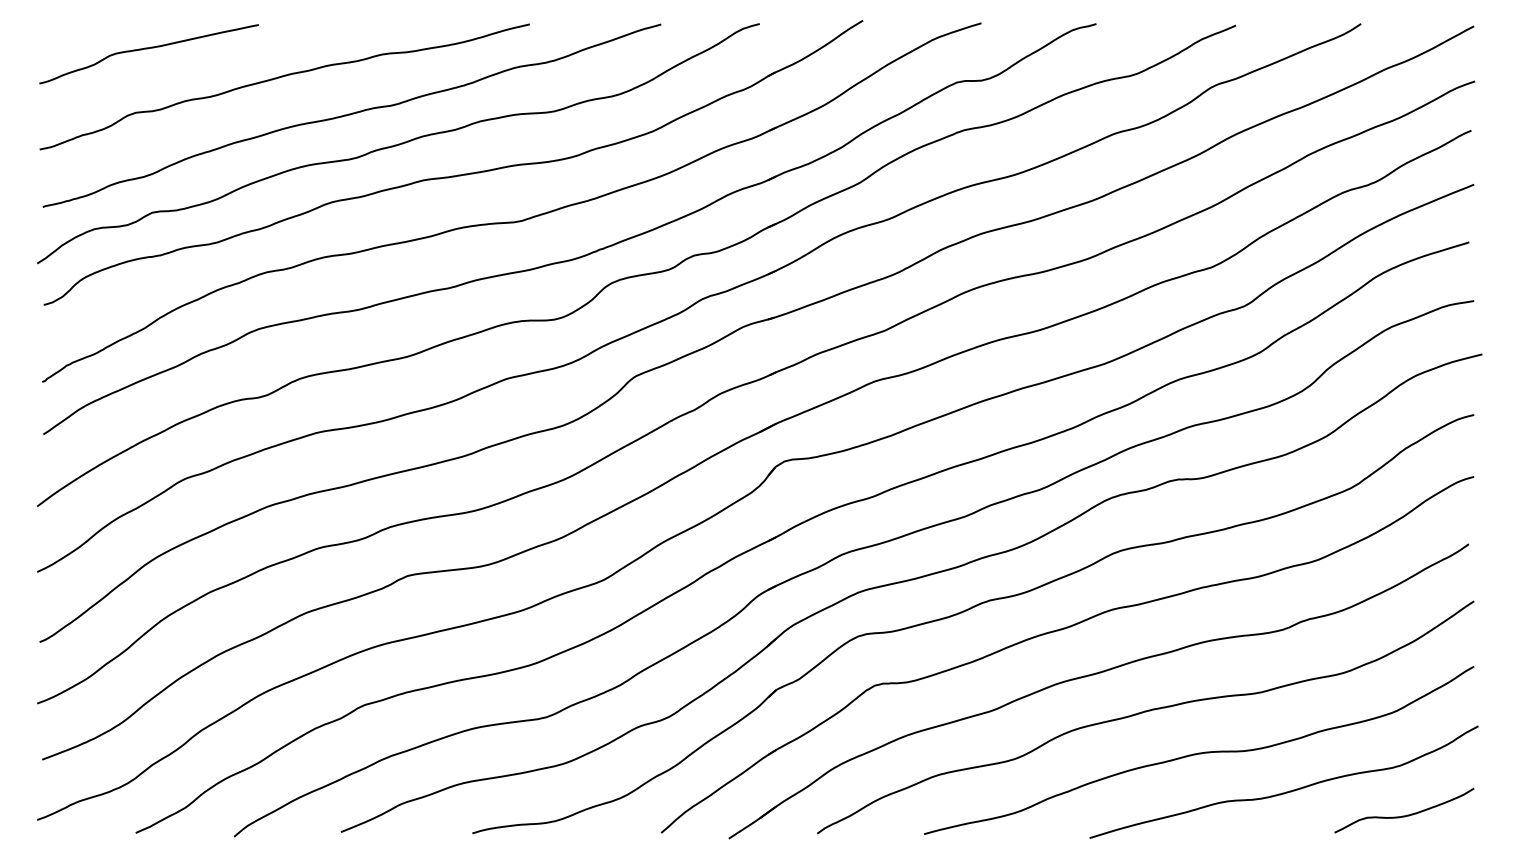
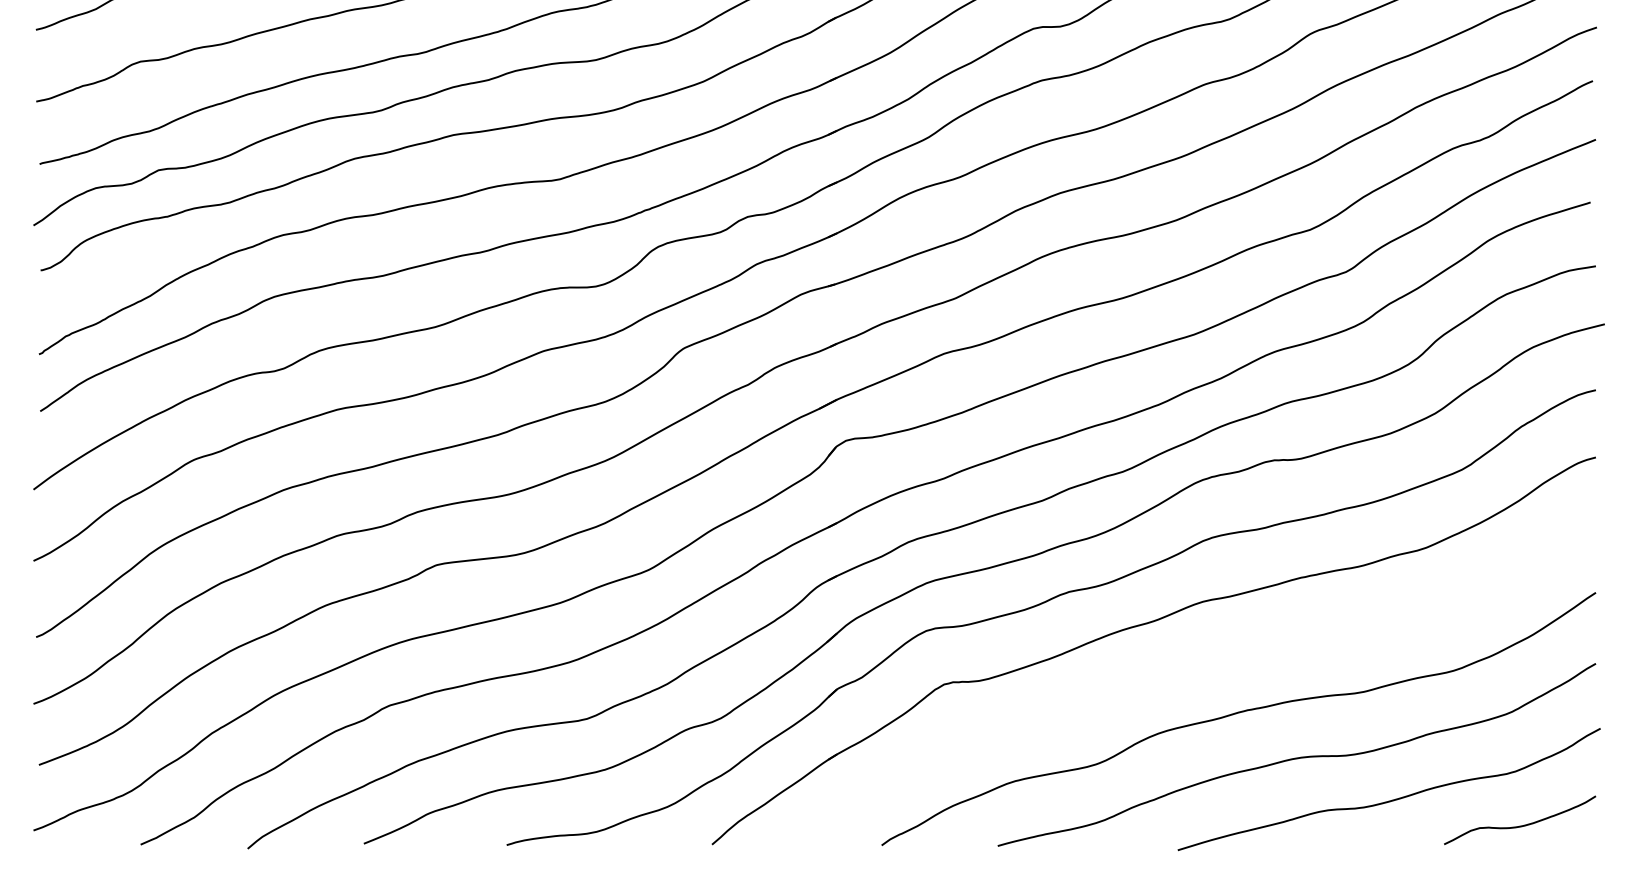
part: (1093, 675) -> (1182, 673), removed

